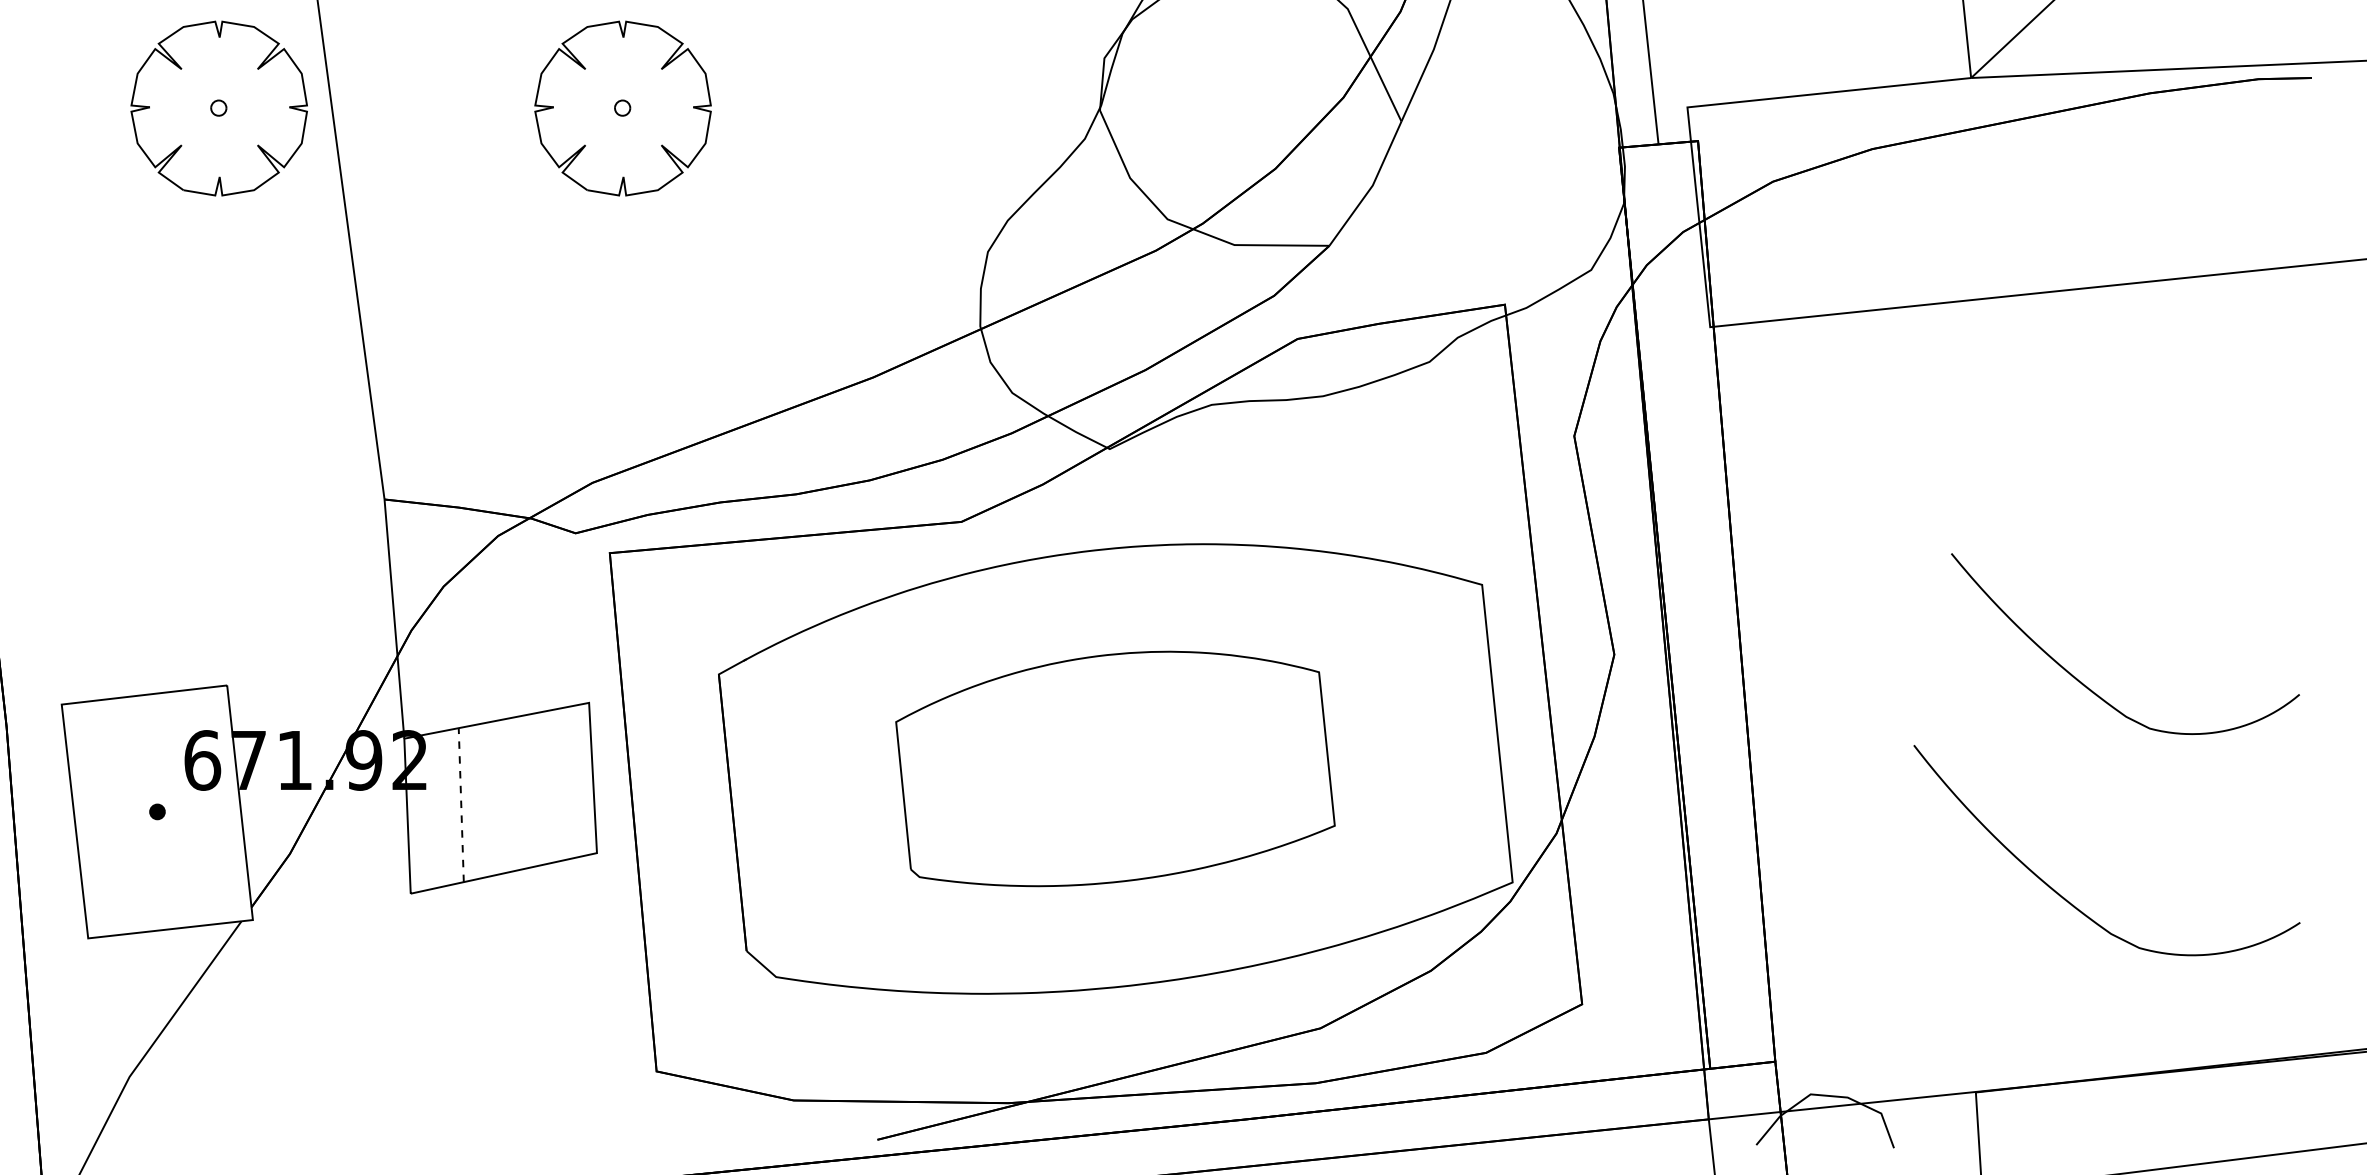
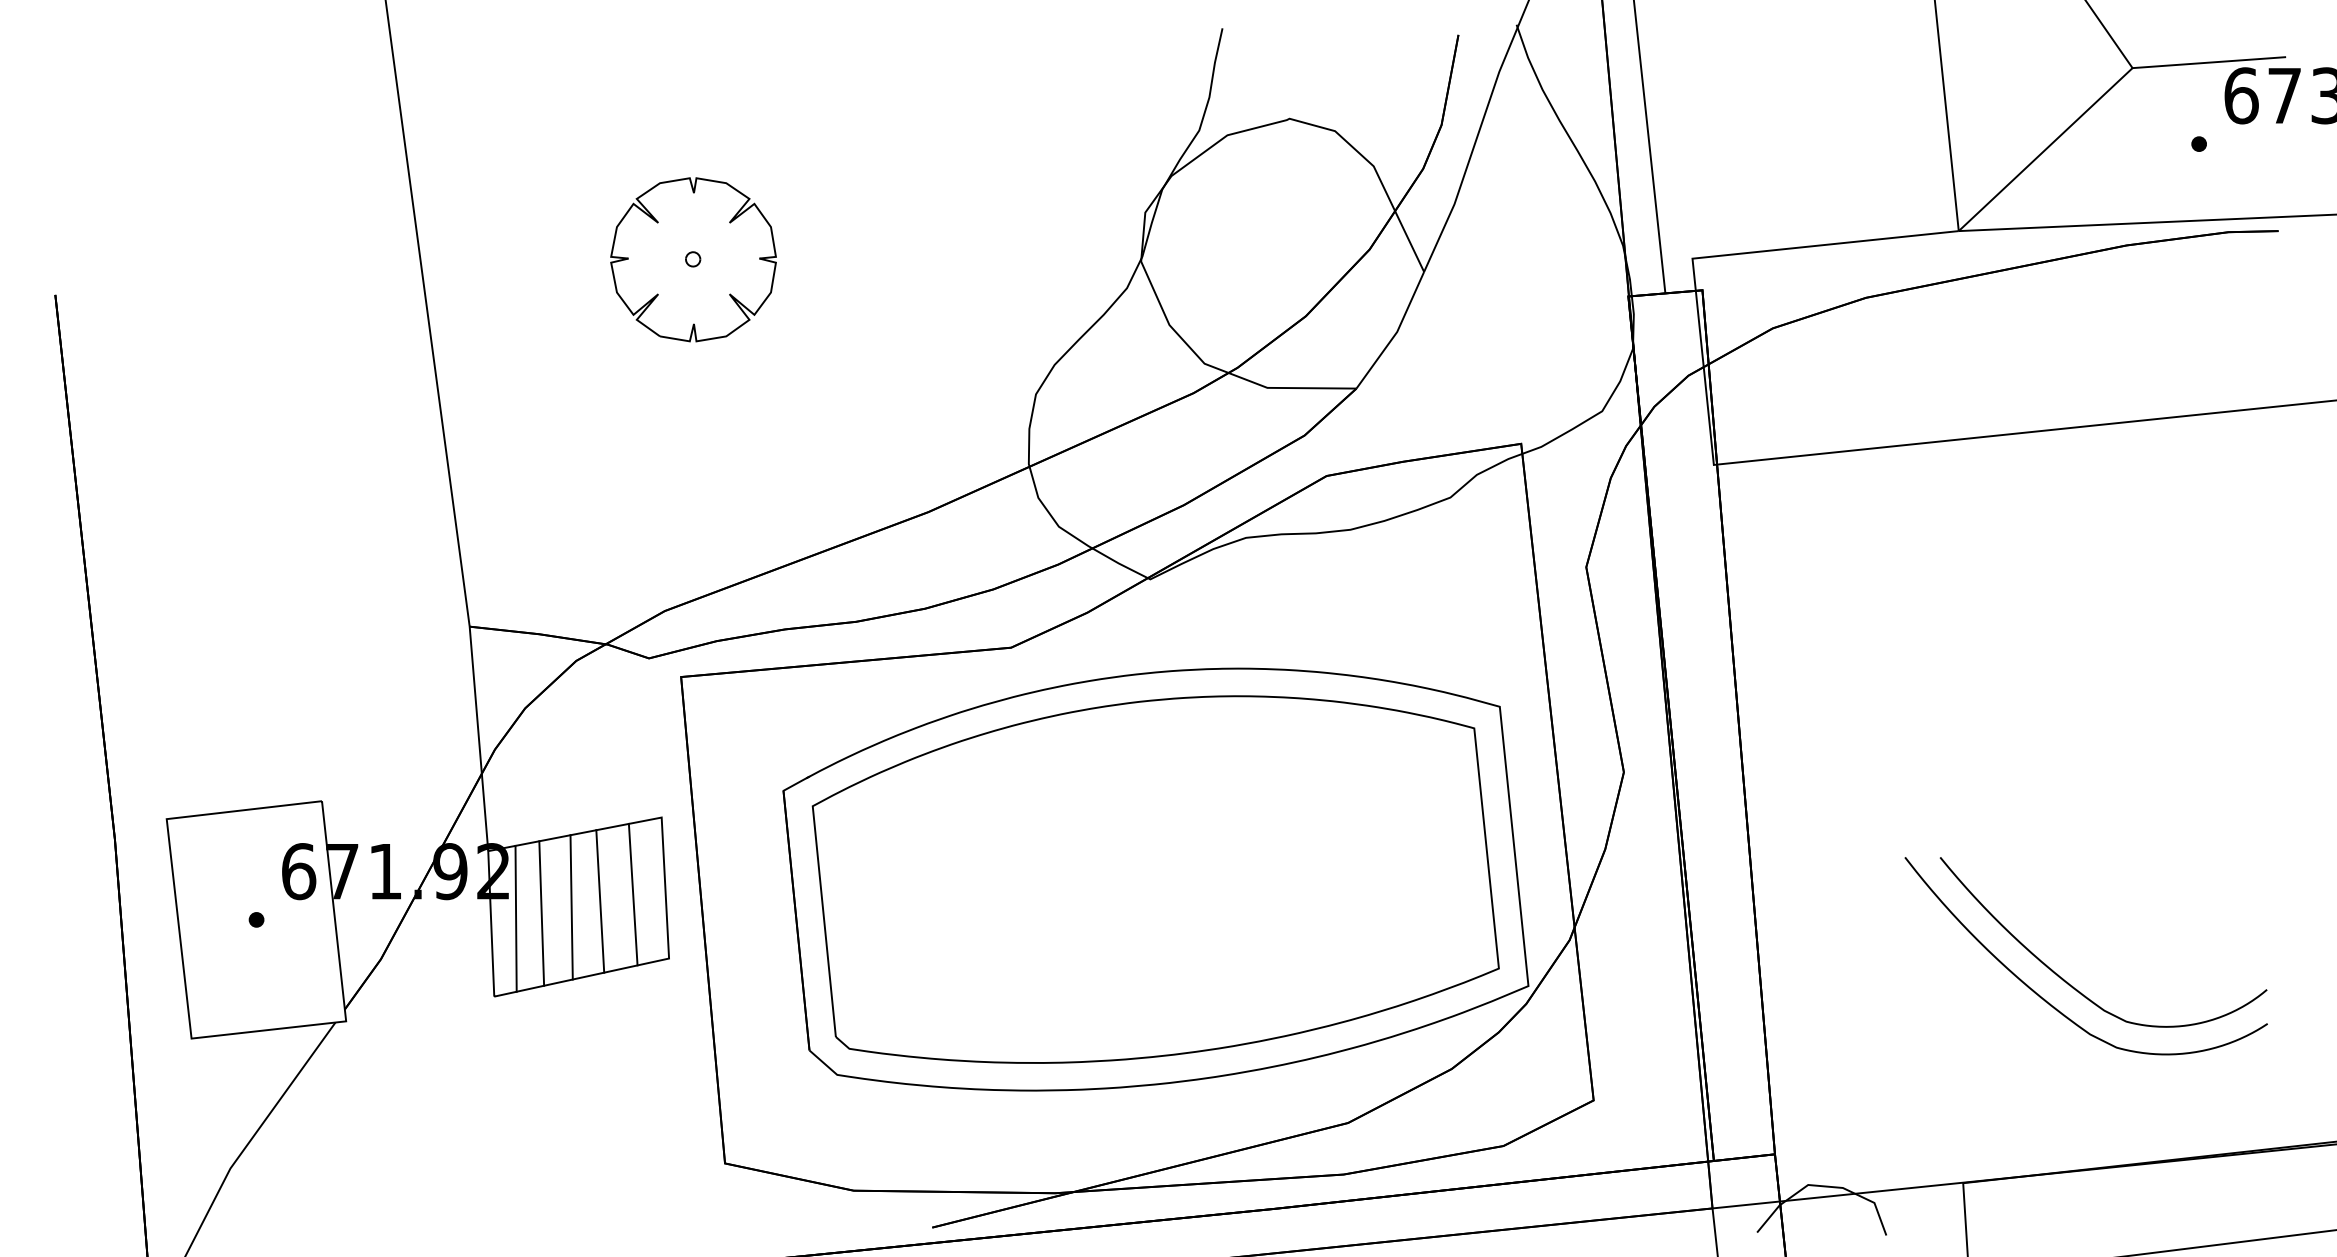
part: (219, 108) -> (314, 259), removed
curve: (2092, 690) -> (2072, 985), moved
part: (1115, 768) -> (1155, 879), size x1.67
line: (558, 784) -> (632, 894), added
line: (523, 792) -> (600, 901), added
line: (493, 798) -> (571, 907), added
line: (461, 805) -> (541, 913), dashed -> solid
line: (433, 810) -> (515, 918), added

